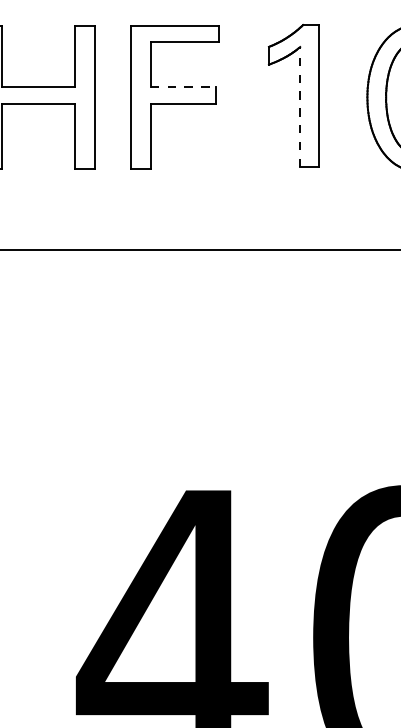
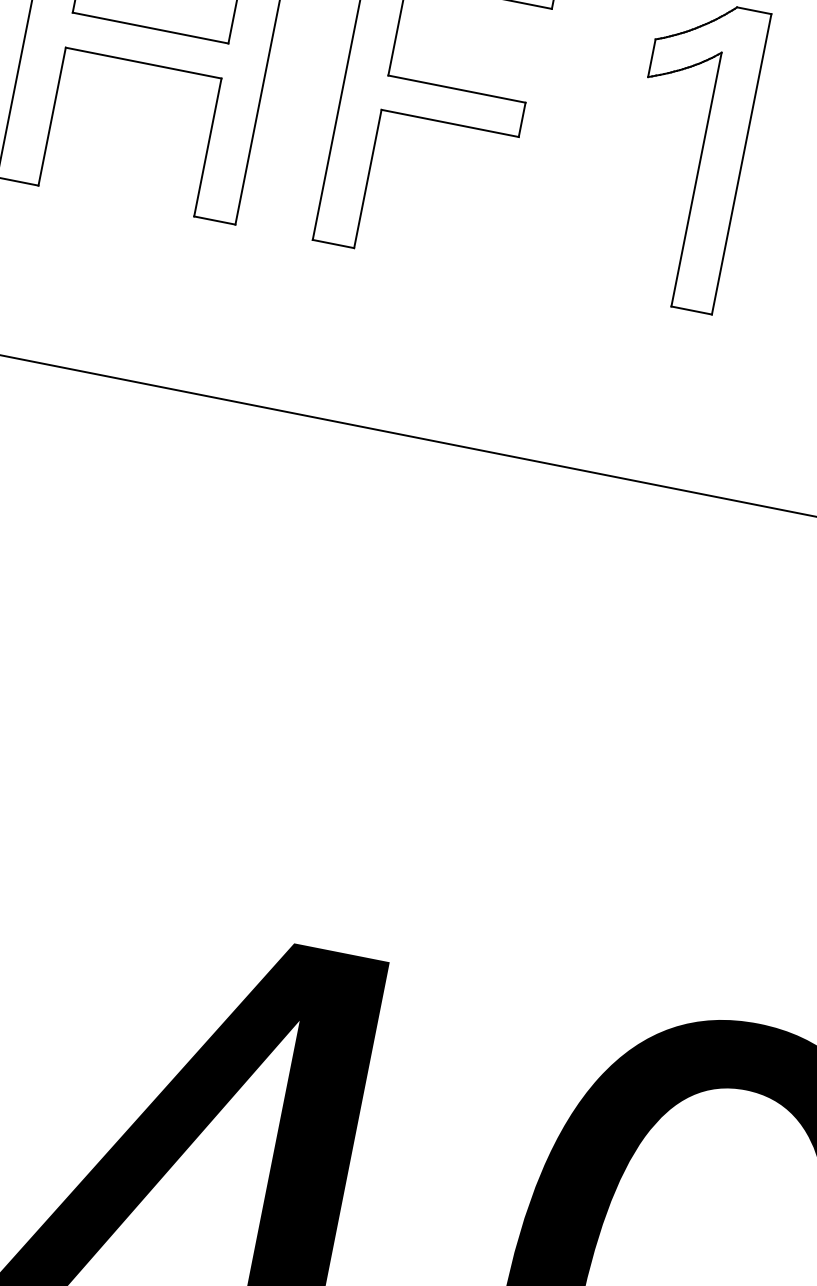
line: (183, 87) -> (457, 89), dashed -> solid
line: (300, 106) -> (697, 178), dashed -> solid

